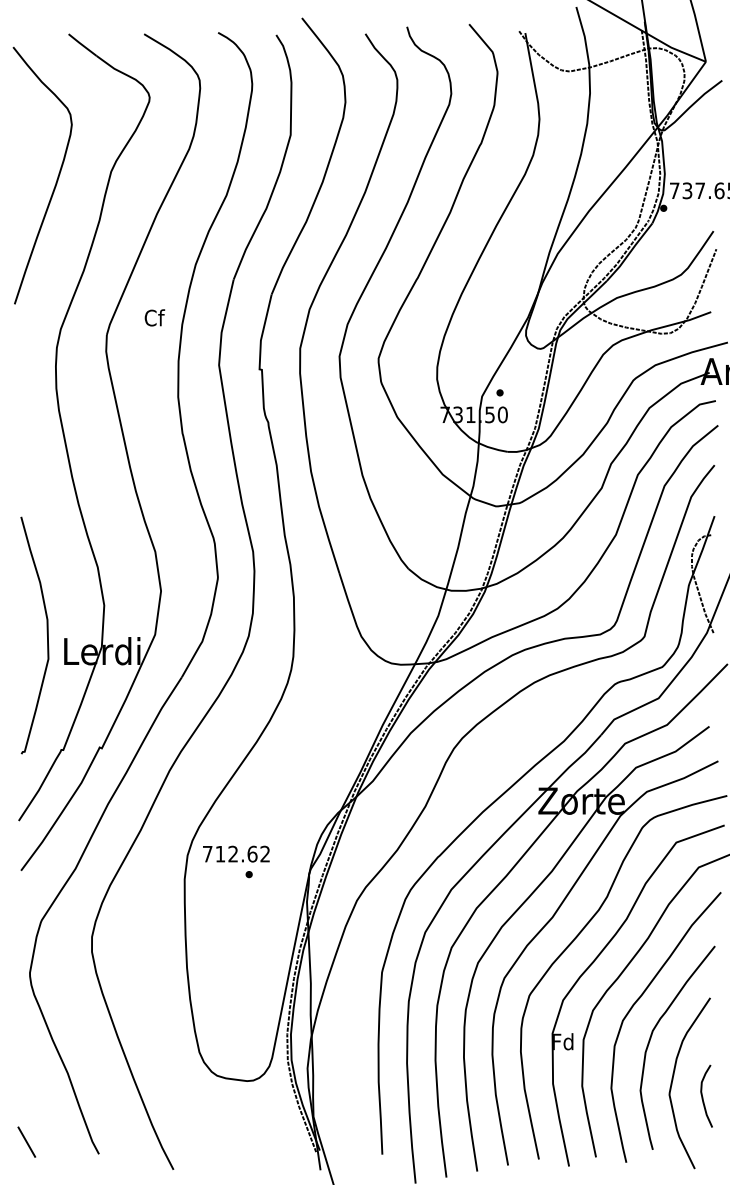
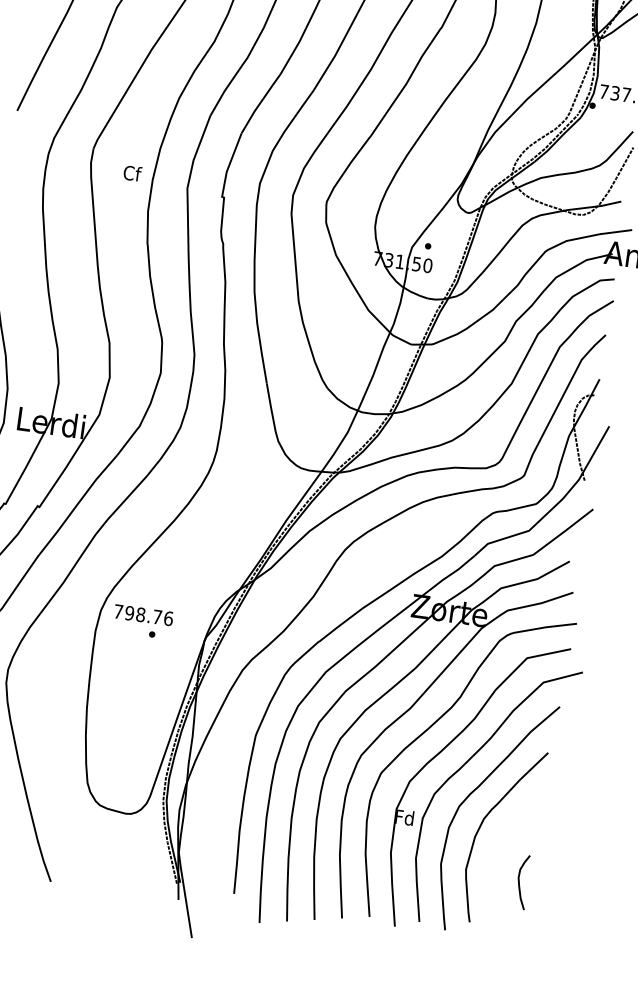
text: (154, 317) -> (132, 173), moved
text: (242, 853) -> (148, 615), 712.62 -> 798.76
curve: (673, 1080) -> (495, 864), removed

